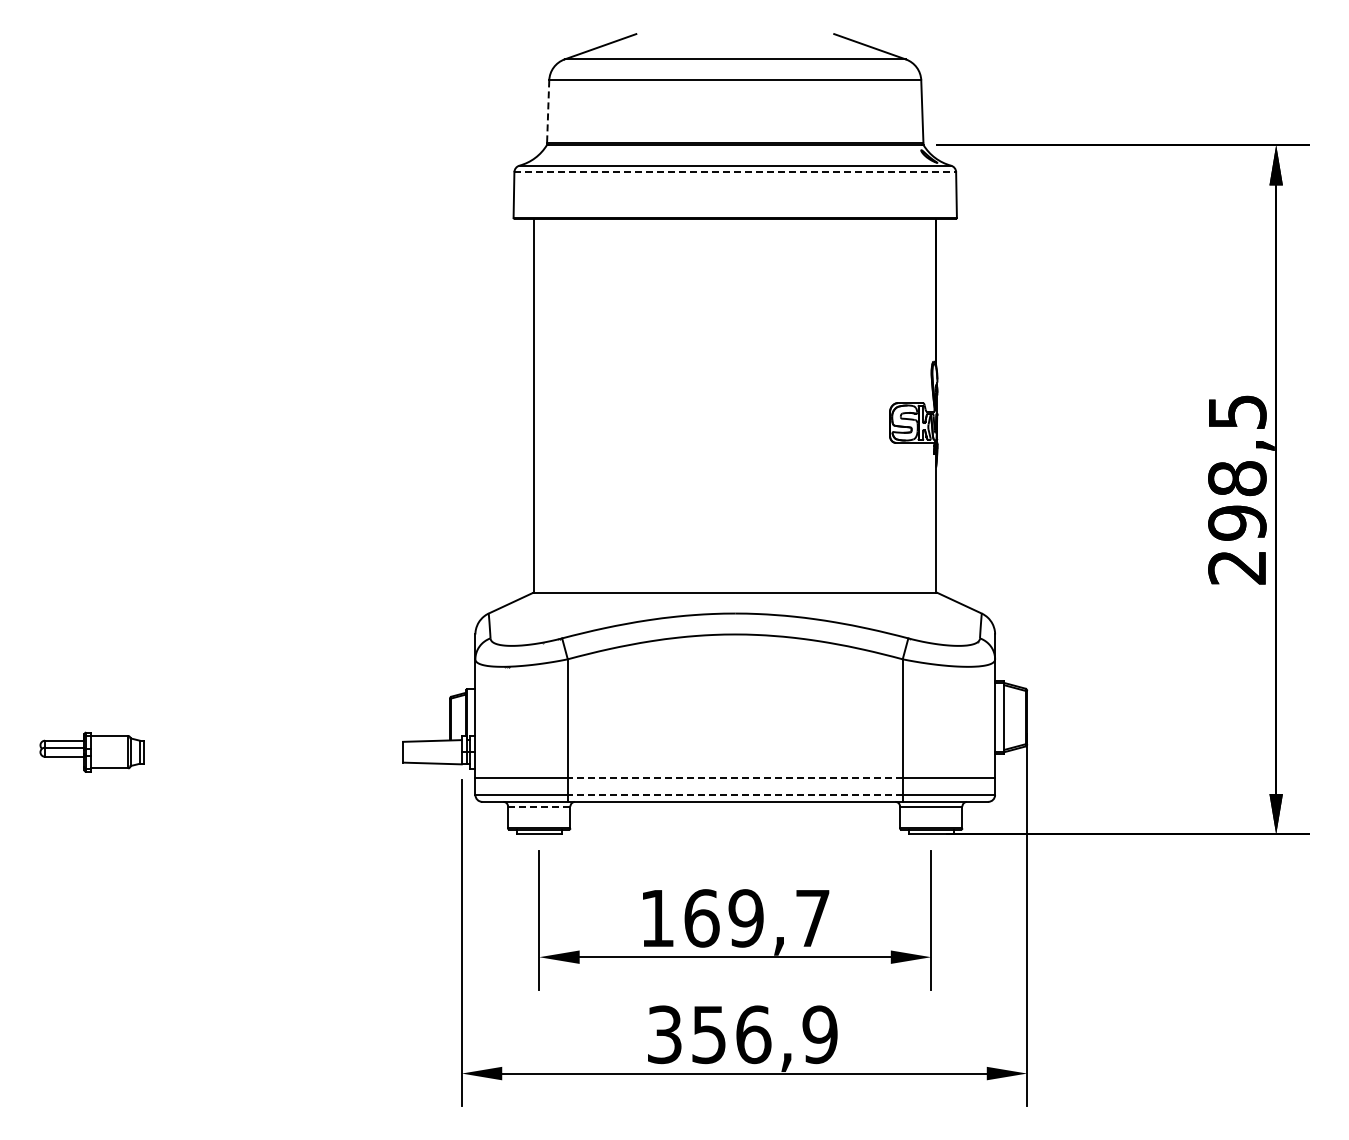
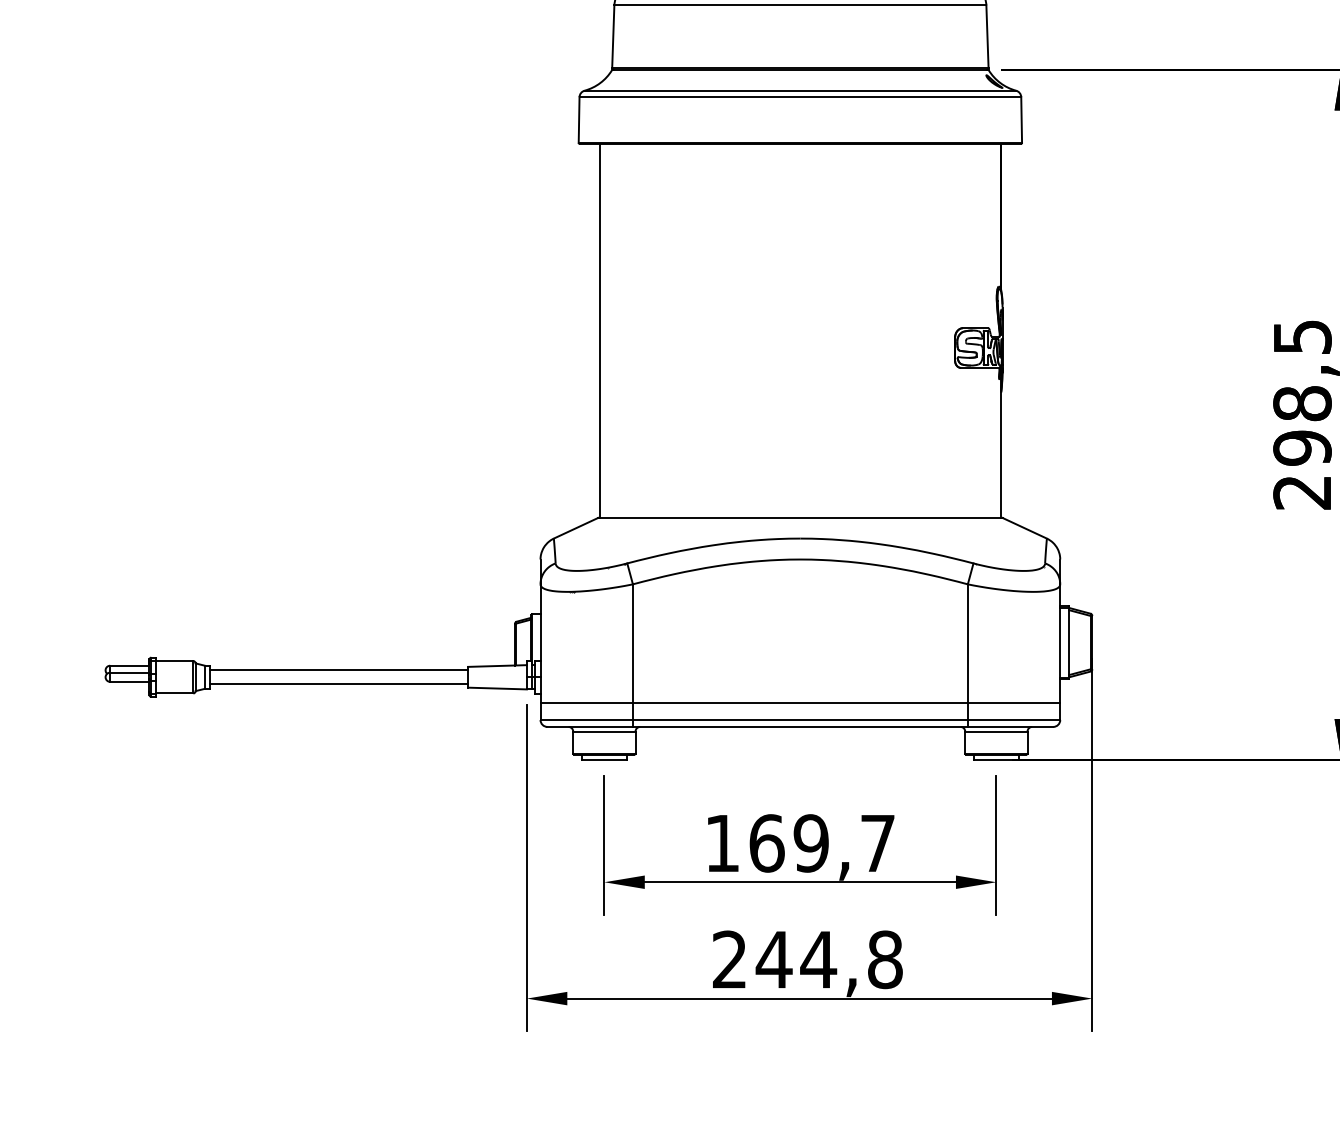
line: (548, 112) -> (613, 37), dashed -> solid
line: (735, 172) -> (800, 97), dashed -> solid
line: (273, 745) -> (338, 670), added
line: (273, 759) -> (338, 684), added
line: (734, 777) -> (799, 702), dashed -> solid
line: (734, 794) -> (799, 719), dashed -> solid
line: (538, 806) -> (603, 731), dashed -> solid
text: (742, 1034) -> (807, 959), 356,9 -> 244,8

